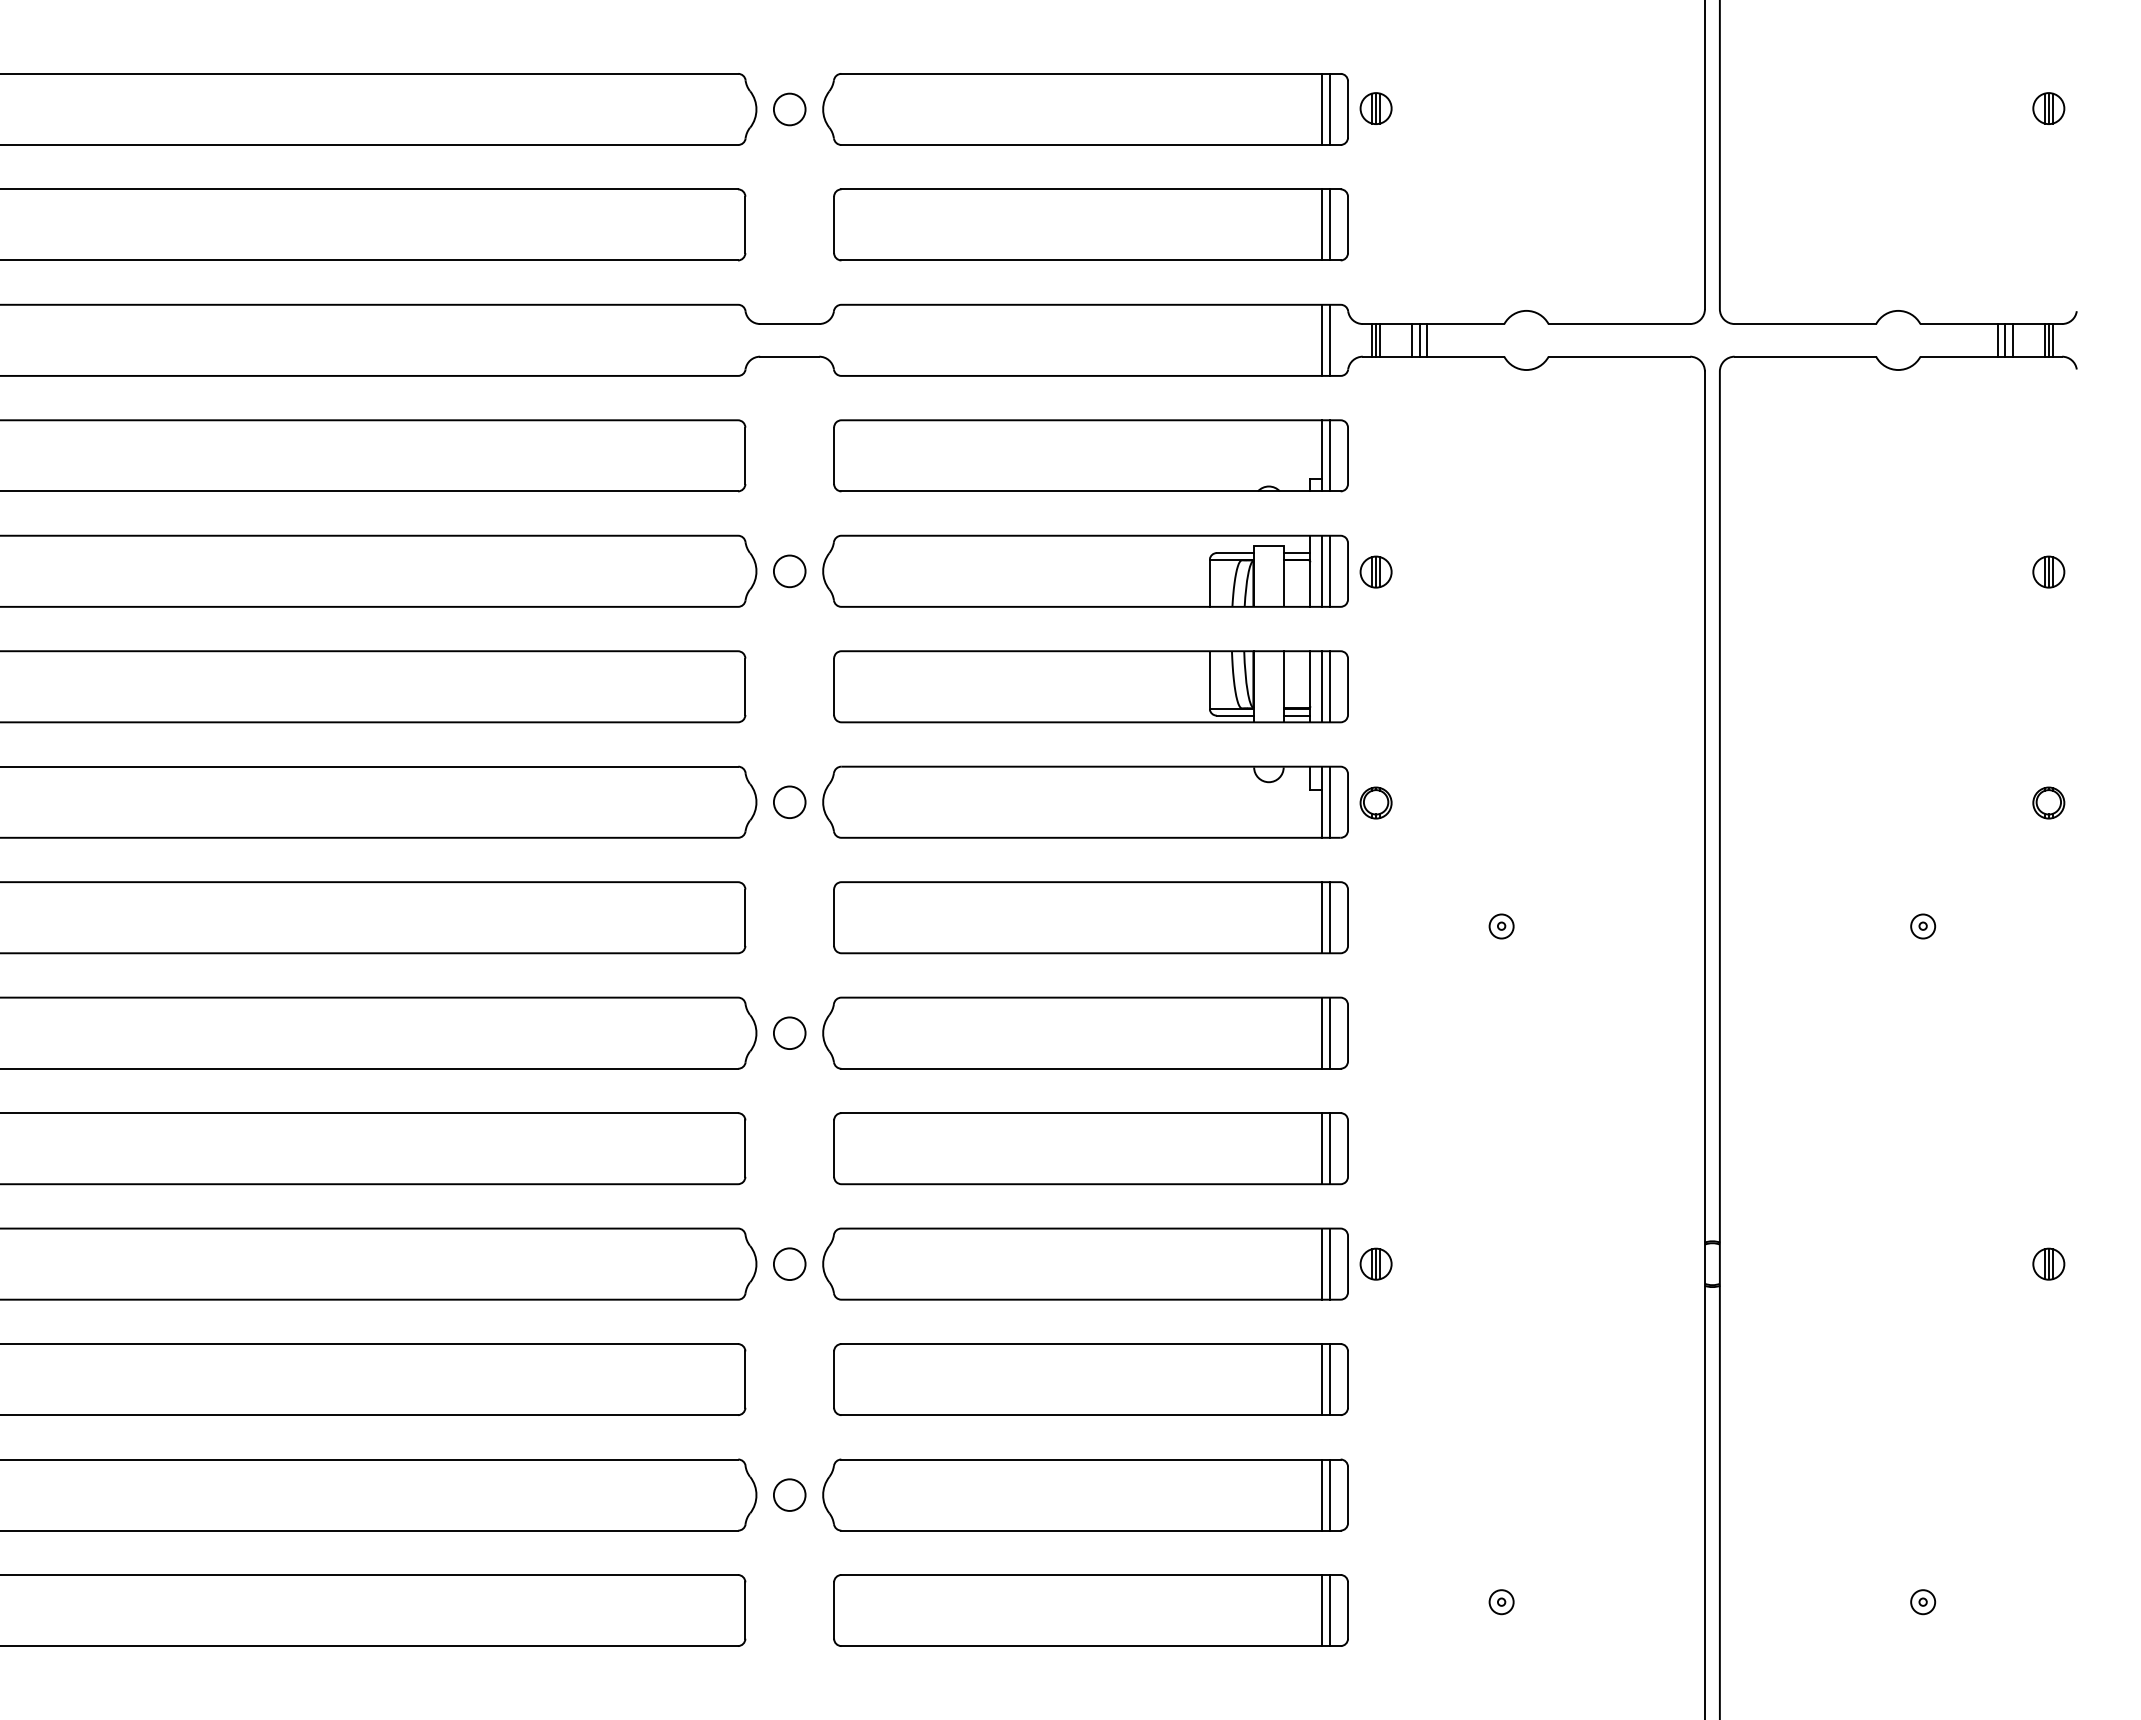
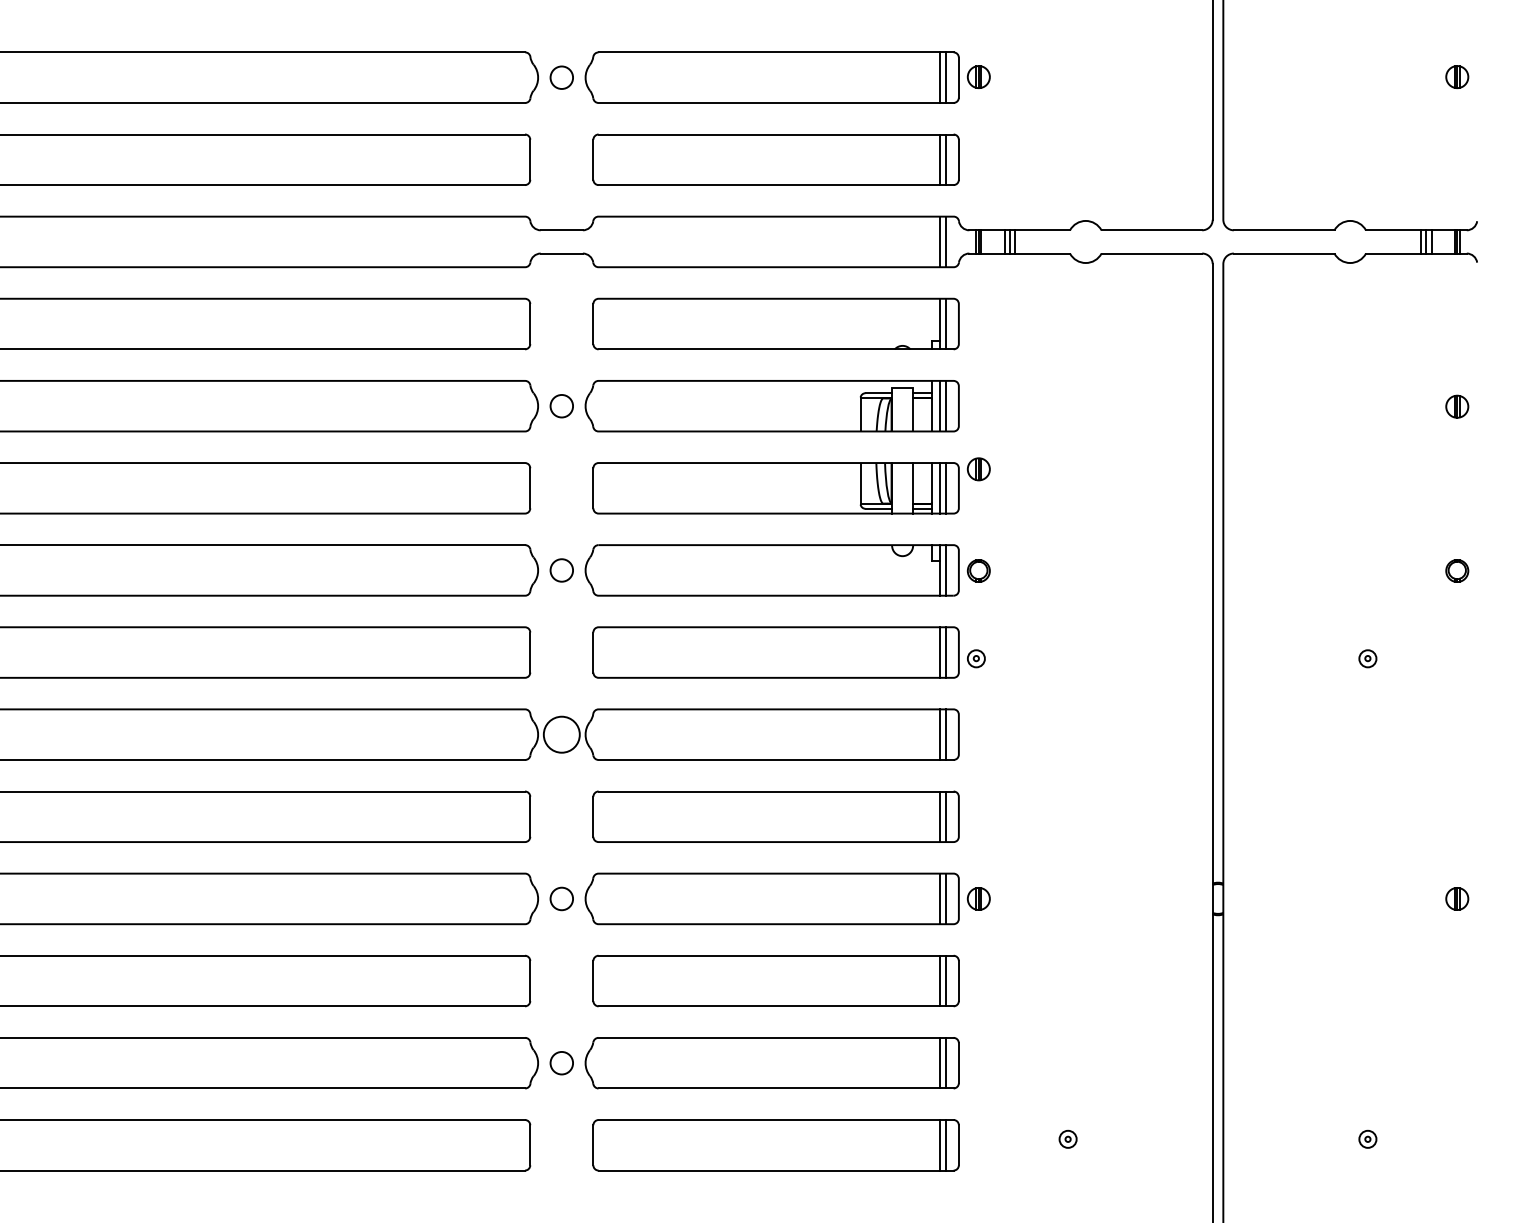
part: (1375, 571) -> (978, 468), moved
part: (1501, 926) -> (976, 658), moved
circle: (789, 1033) -> (561, 734), size x1.6

